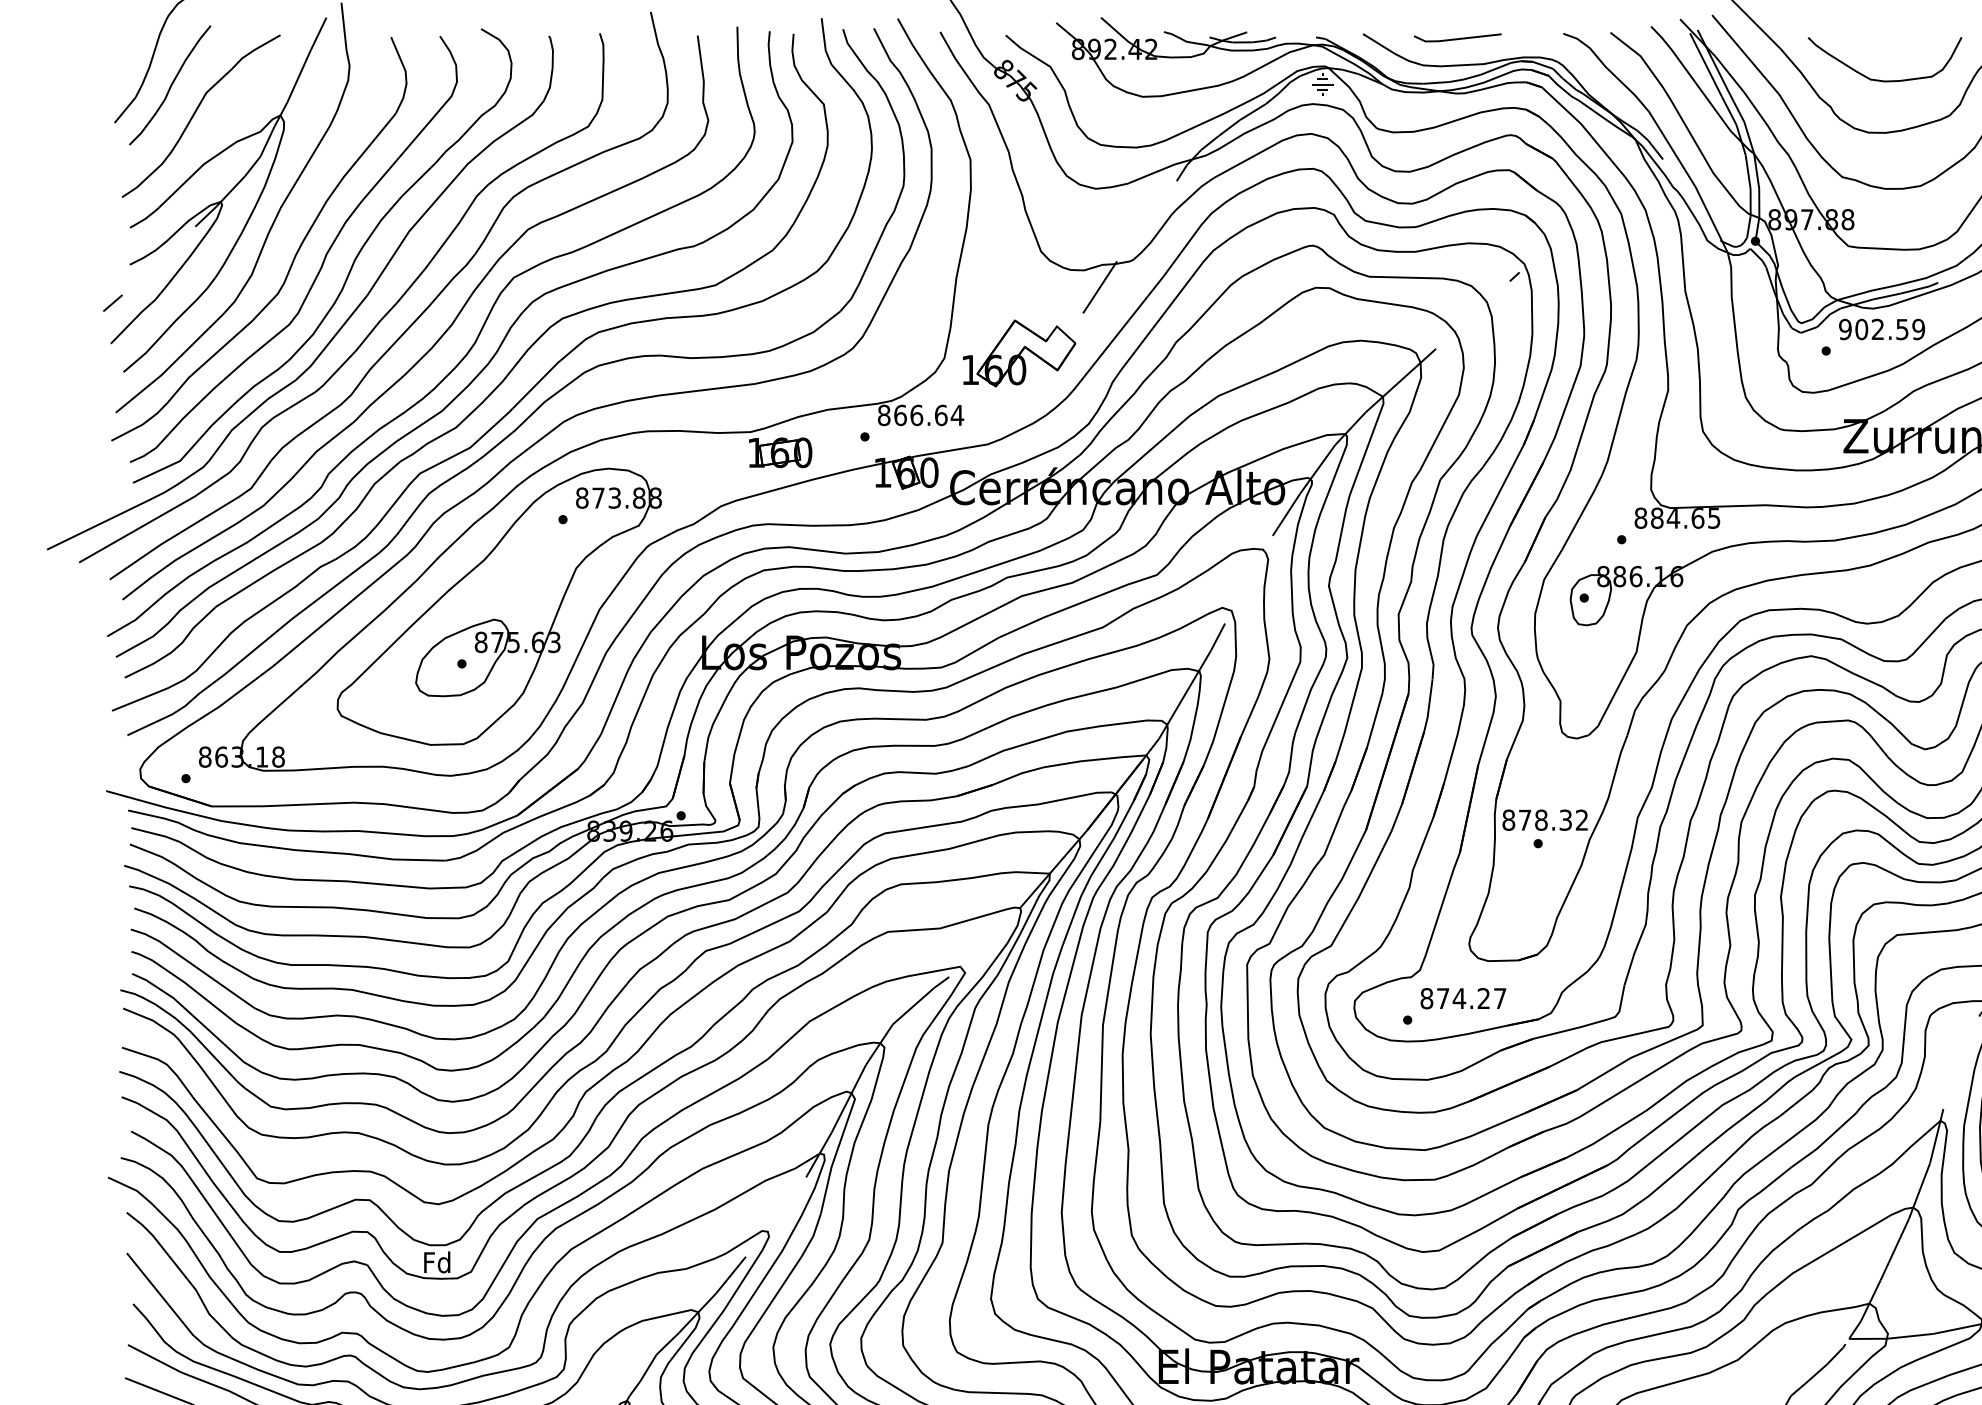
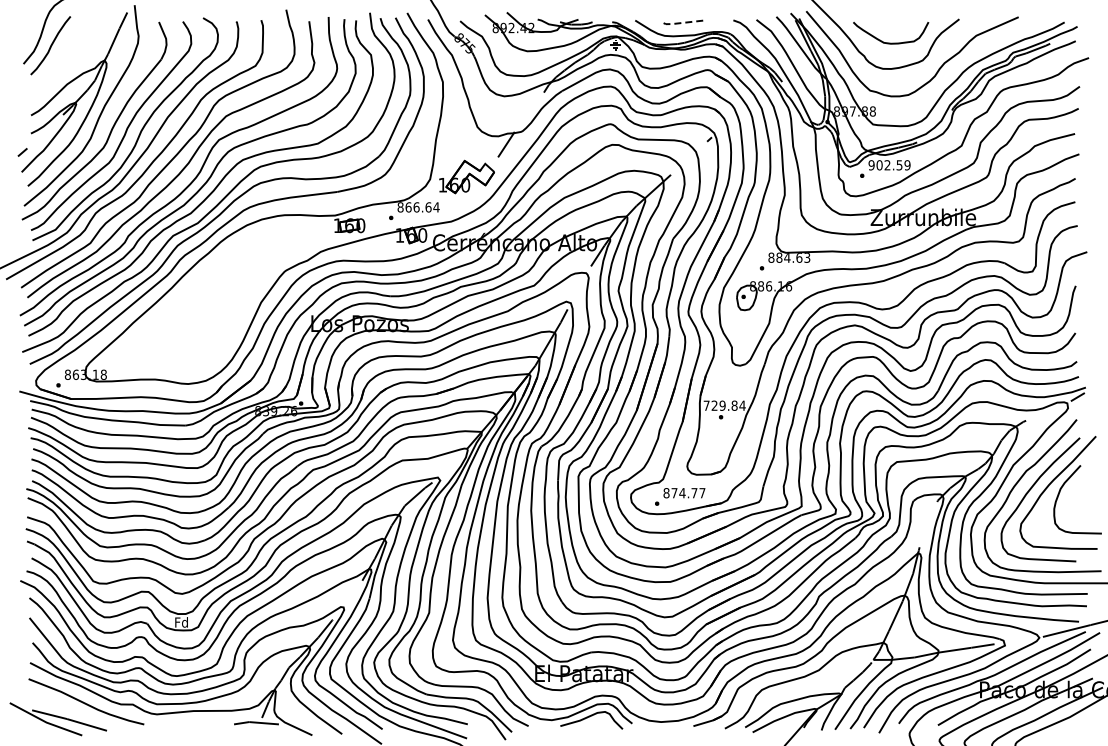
line: (1455, 40) -> (680, 23), solid -> dashed
curve: (196, 115) -> (63, 60), removed
text: (1714, 517) -> (807, 257), 884.65 -> 884.63
part: (498, 605) -> (211, 300), removed
text: (1545, 819) -> (724, 405), 878.32 -> 729.84
text: (1483, 999) -> (694, 493), 874.27 -> 874.77

